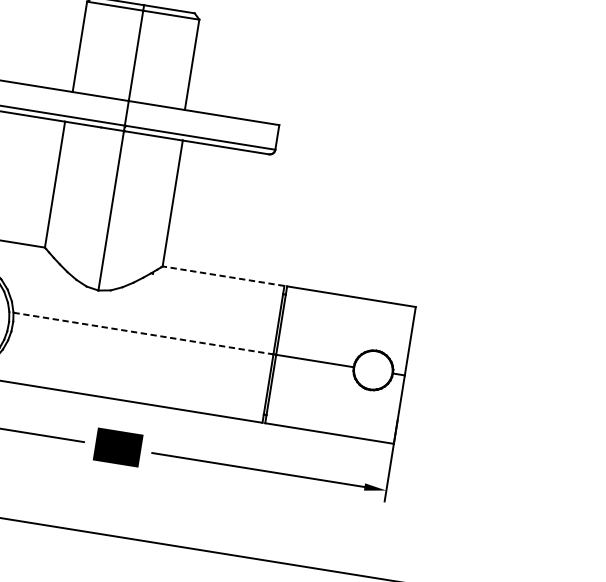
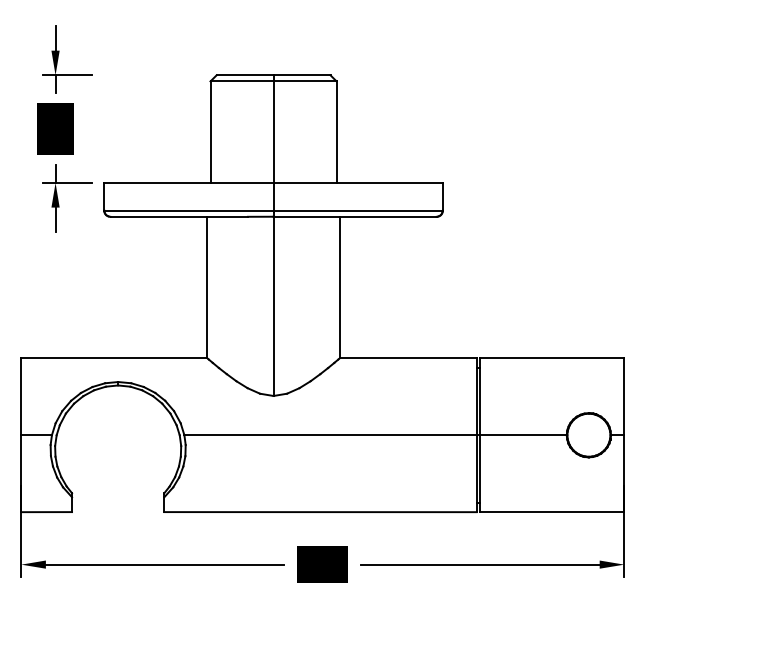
line: (222, 276) -> (407, 358), dashed -> solid
line: (144, 333) -> (331, 435), dashed -> solid

